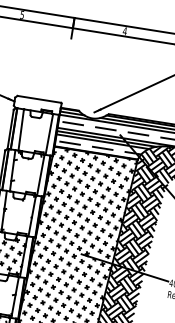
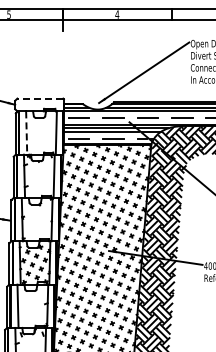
line: (39, 99) -> (40, 98), solid -> dashed
line: (20, 130) -> (26, 133), solid -> dashed

